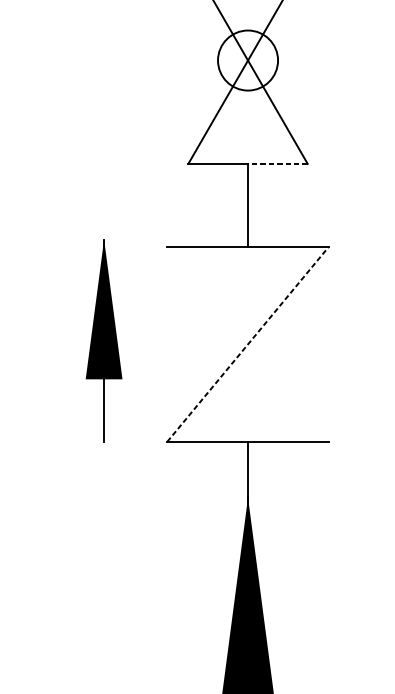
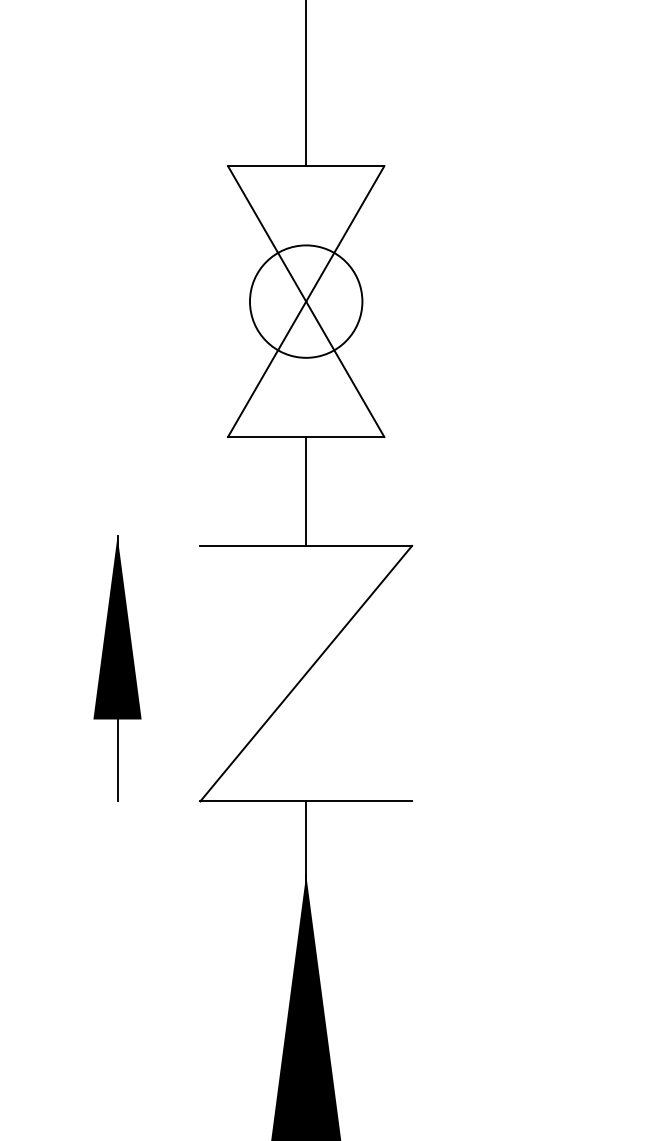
circle: (247, 60) -> (305, 301), size x1.43
line: (277, 164) -> (344, 437), dashed -> solid
line: (248, 344) -> (306, 673), dashed -> solid

